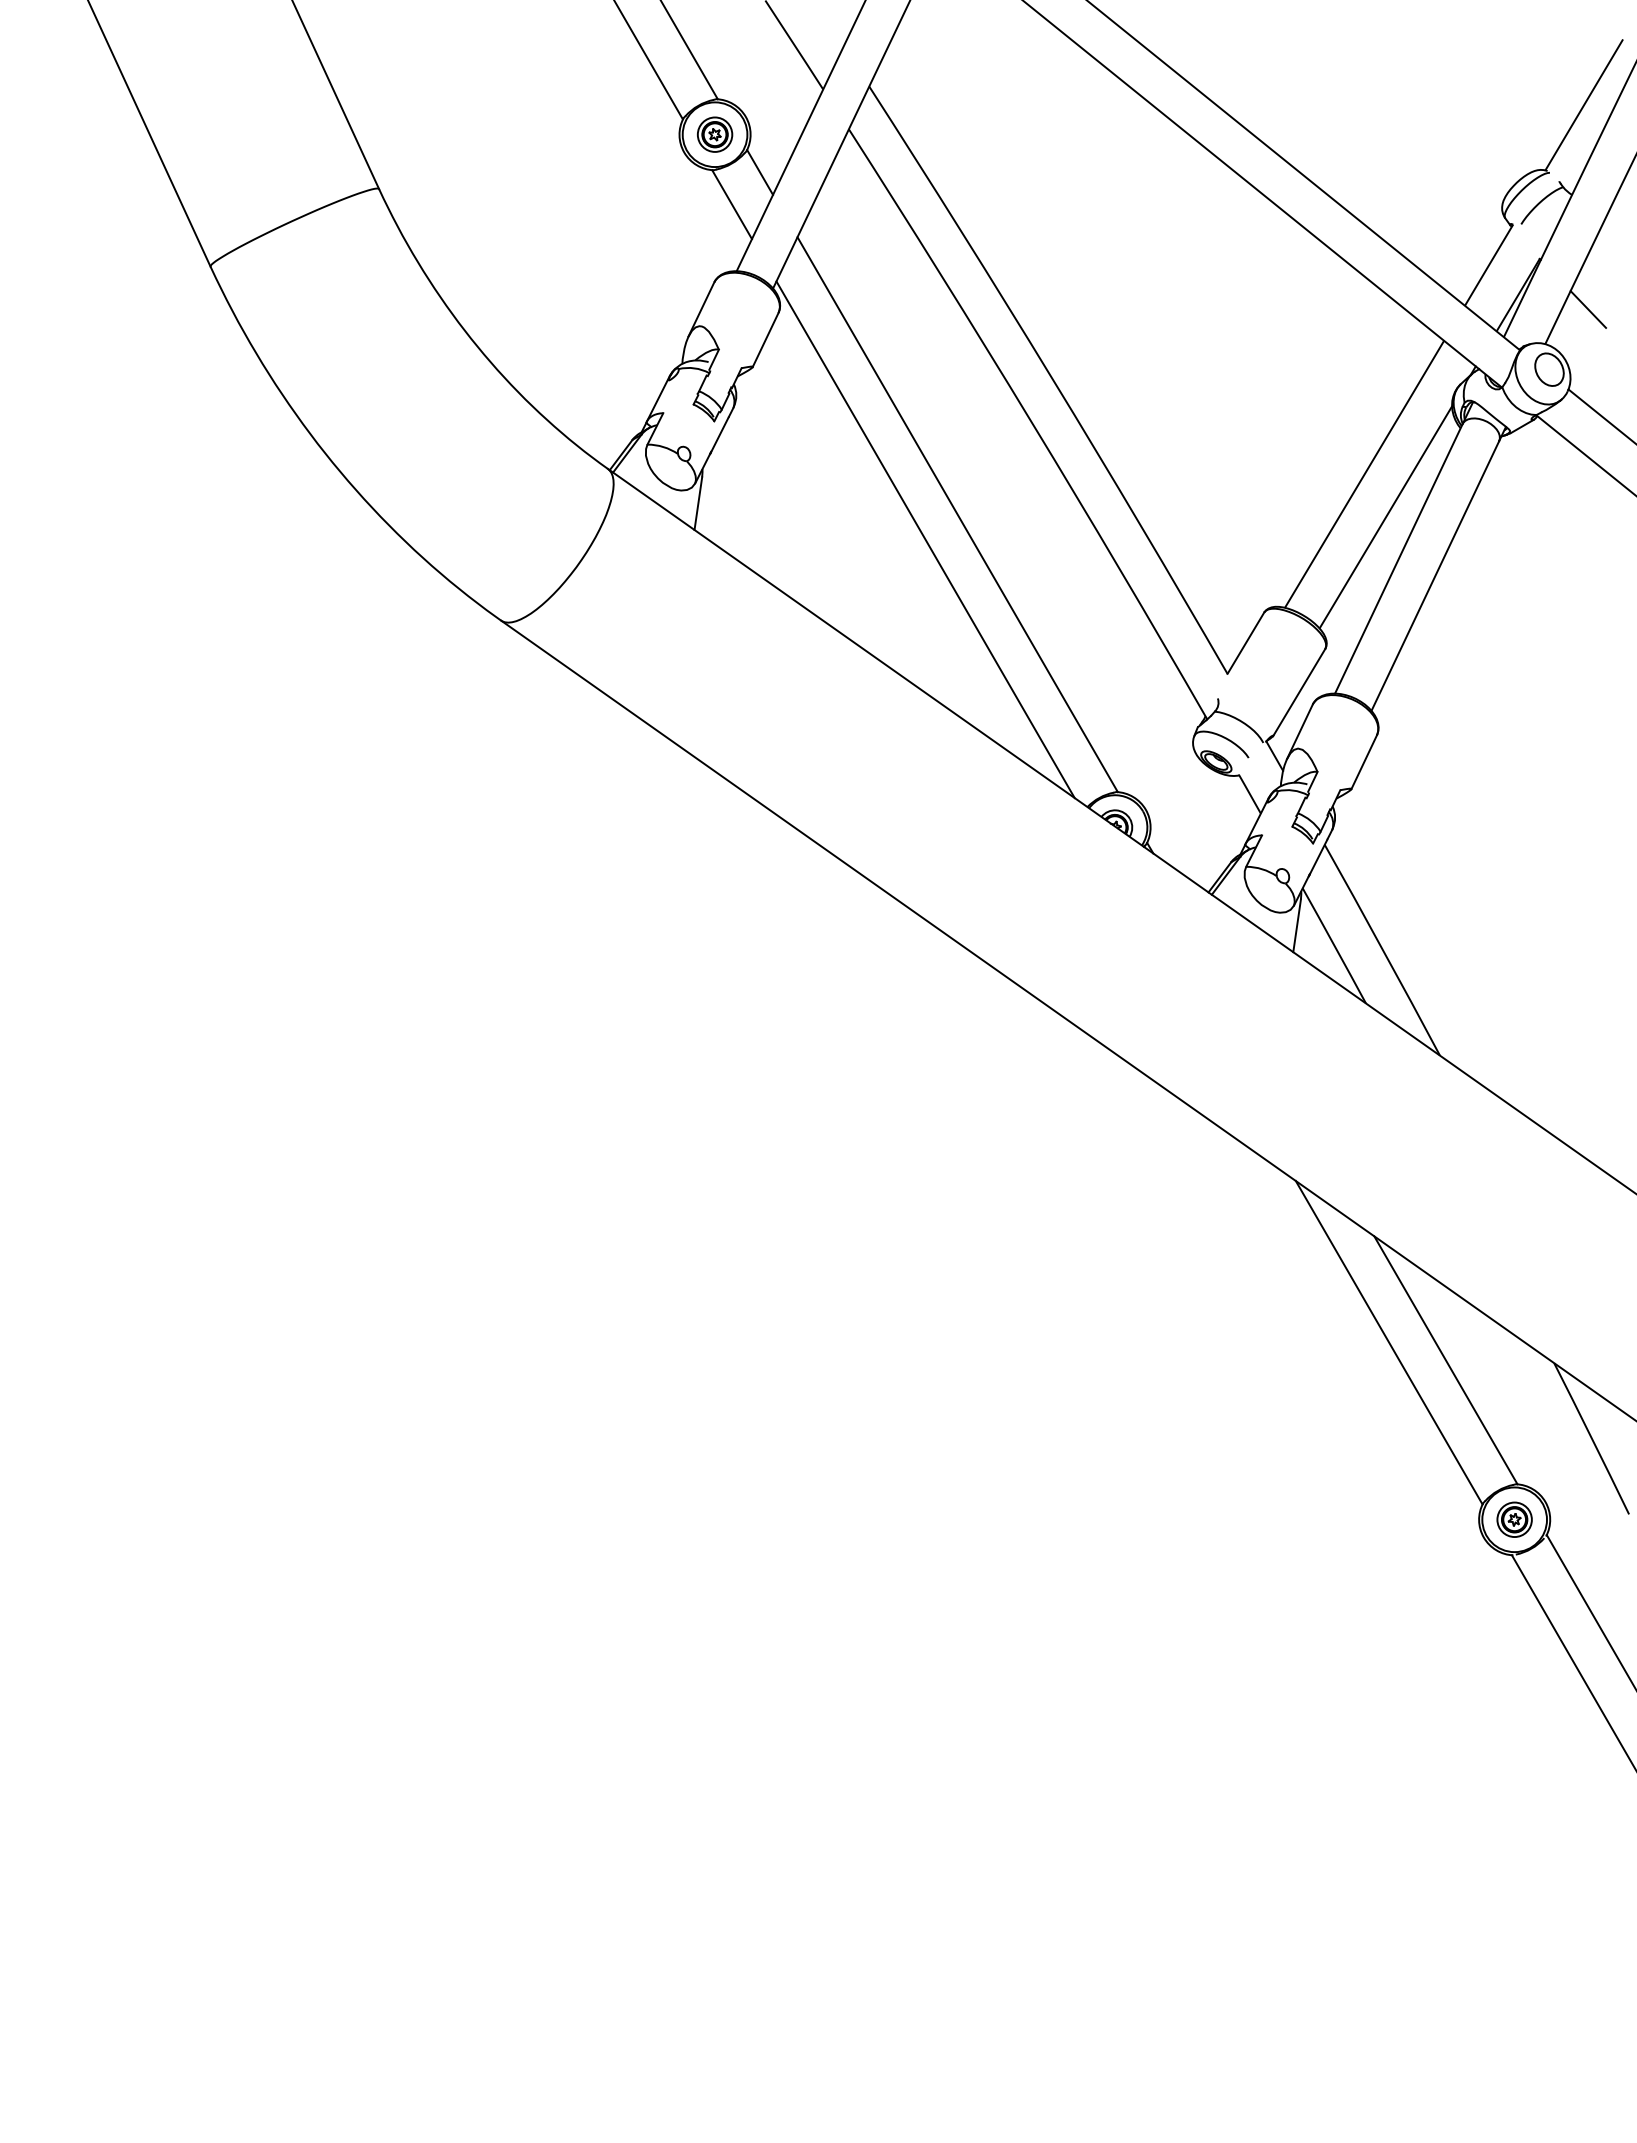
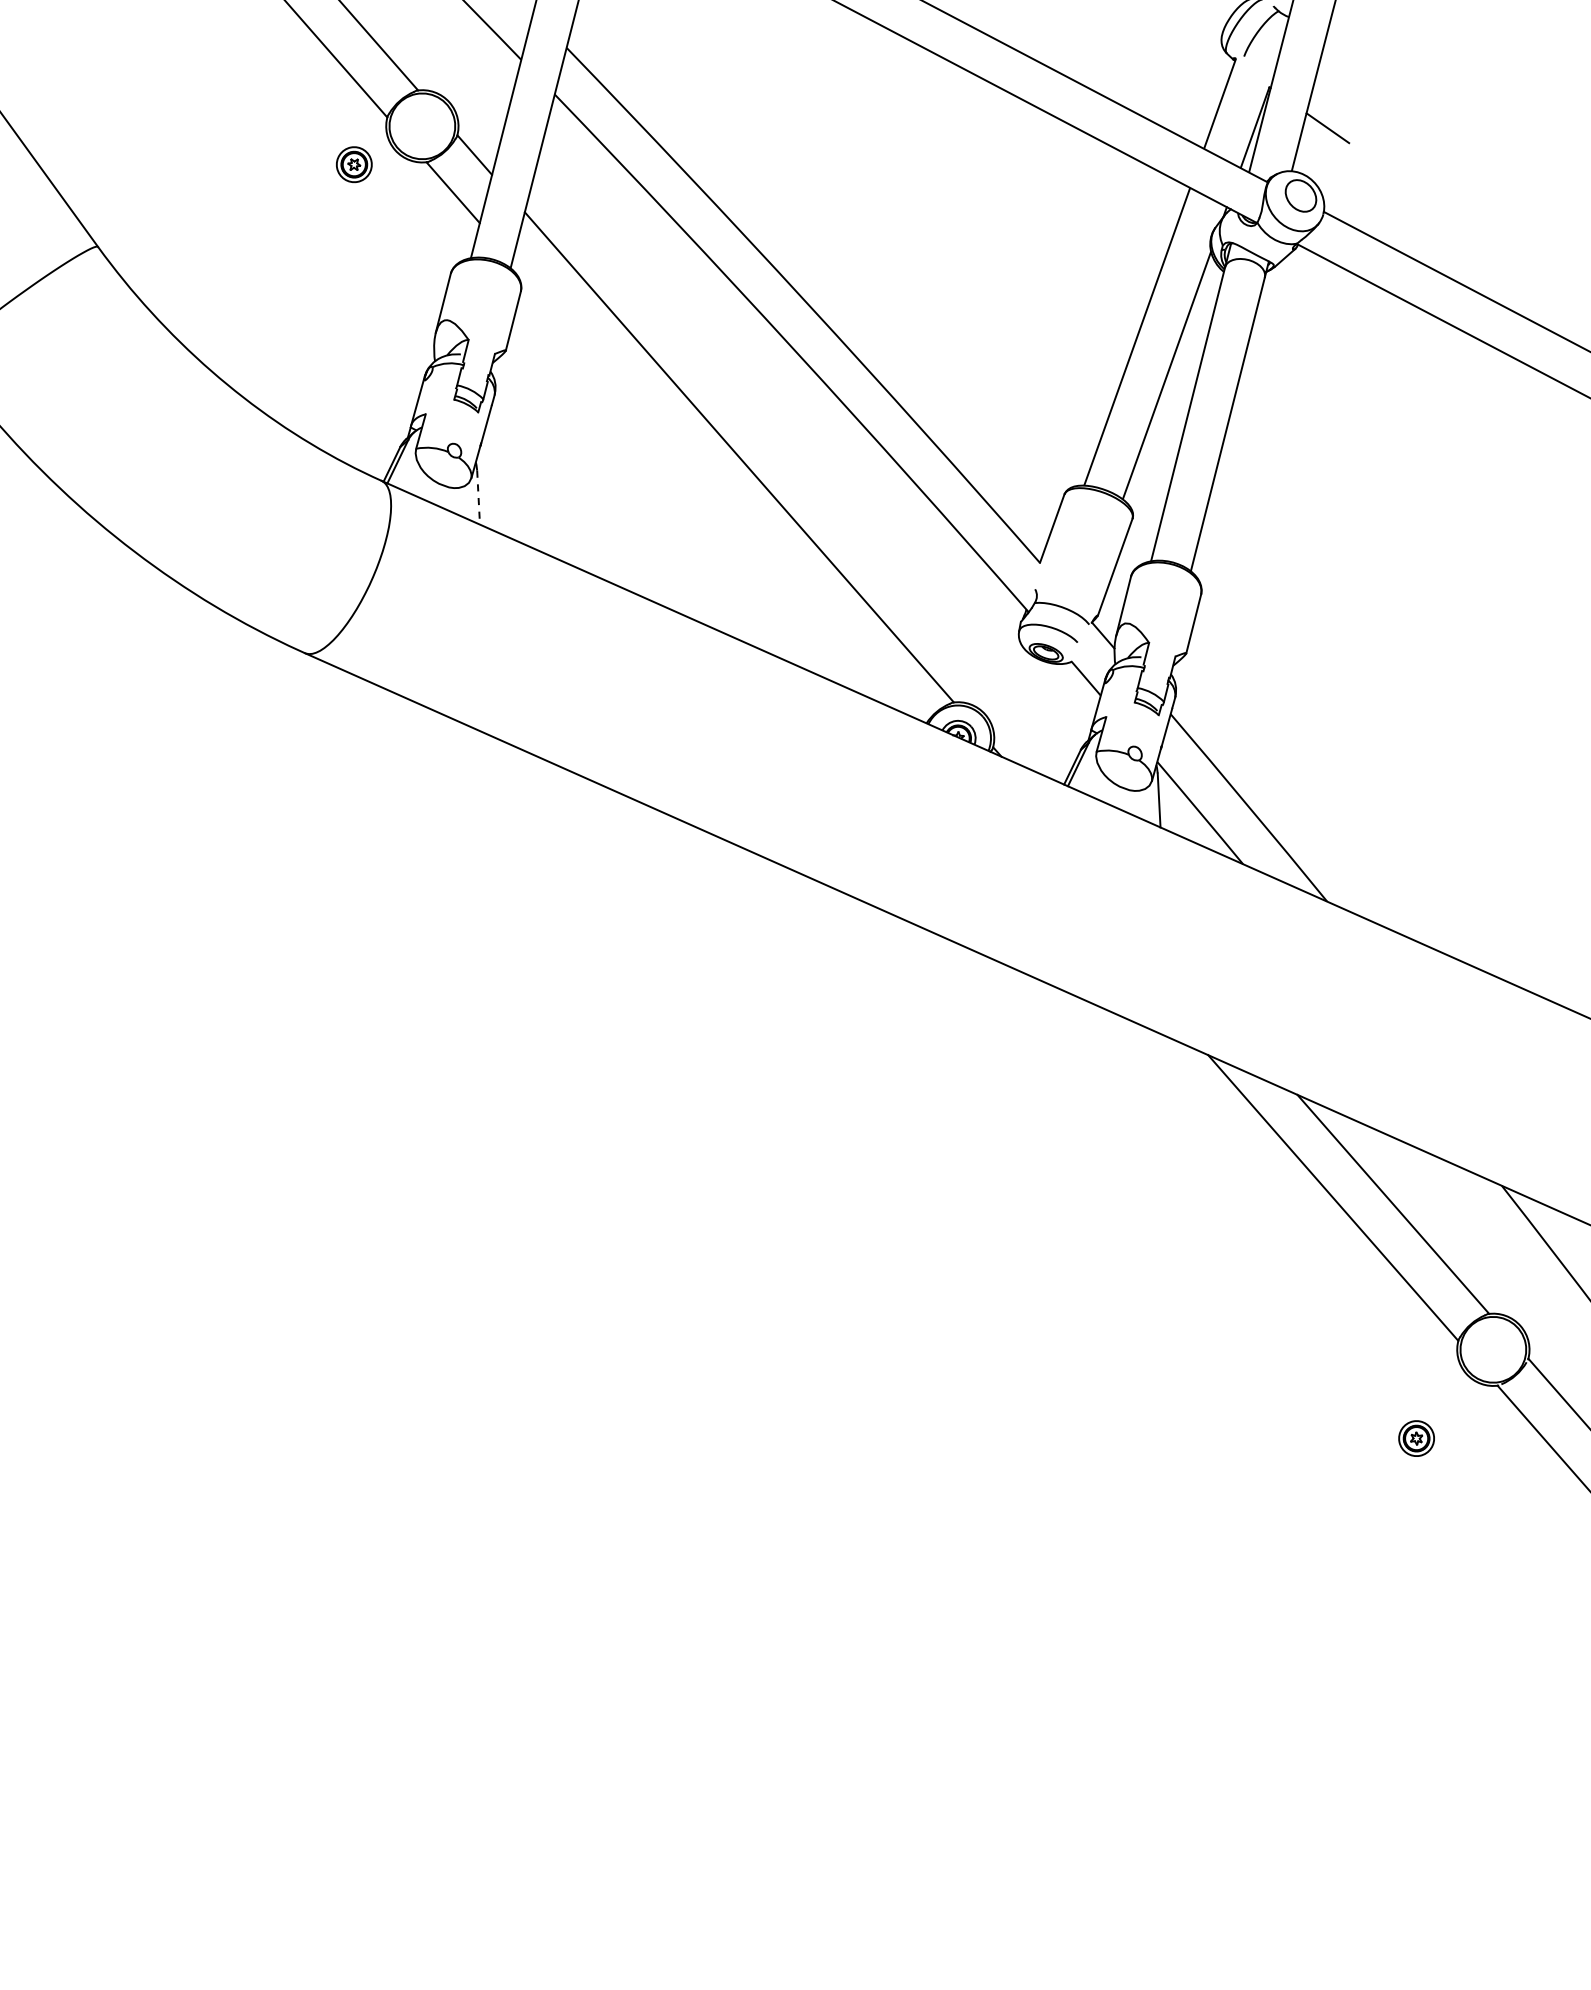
part: (715, 134) -> (354, 164), moved
line: (698, 503) -> (478, 497), solid -> dashed
line: (925, 539) -> (712, 488), removed
part: (1514, 1519) -> (1416, 1438), moved

